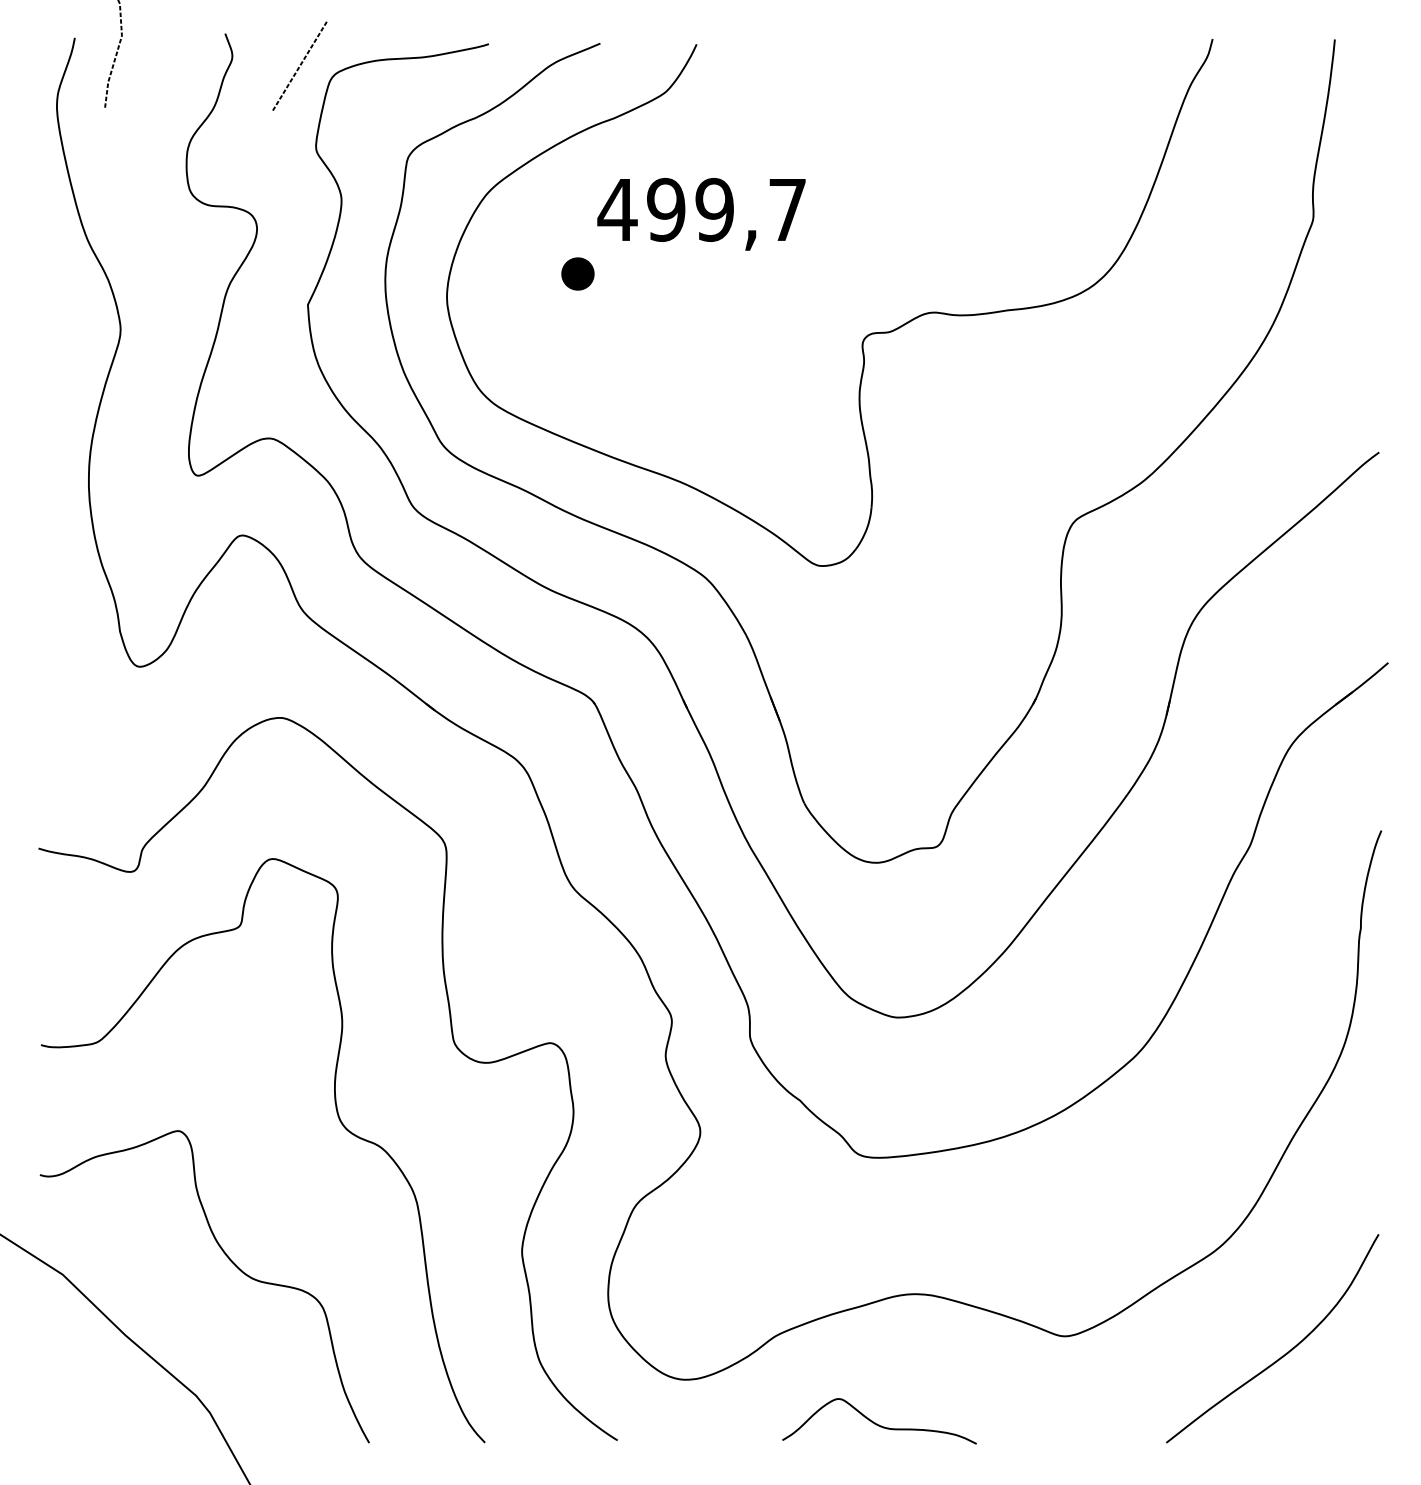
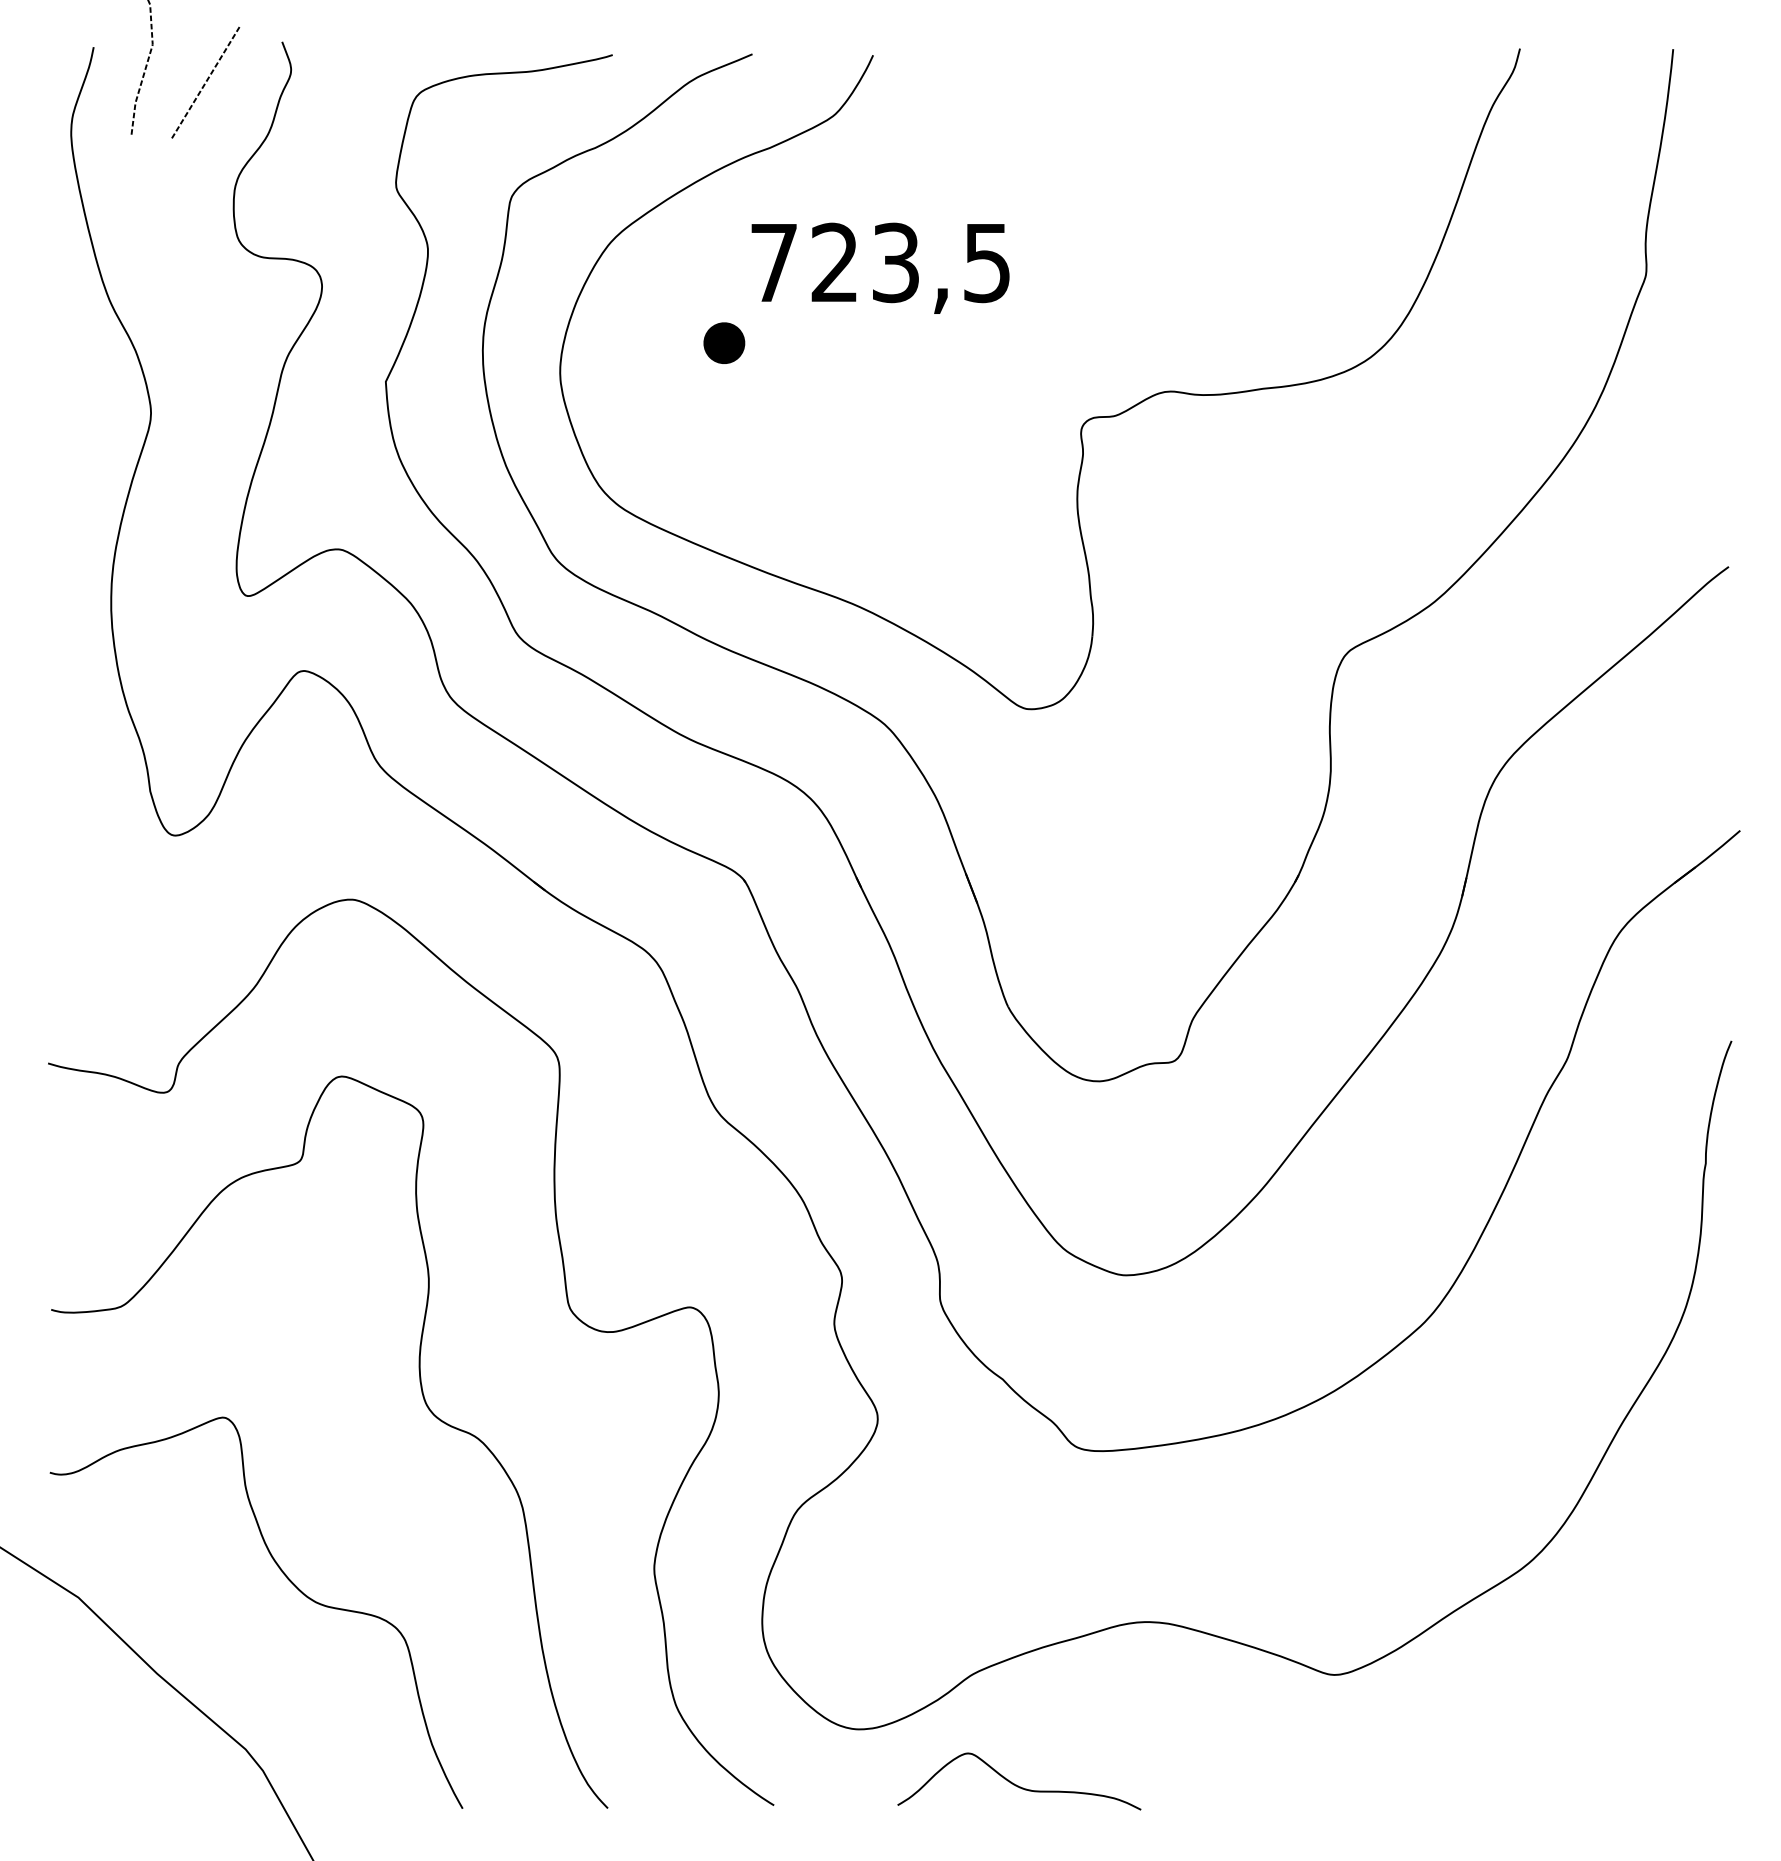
line: (300, 65) -> (206, 81), moved
text: (700, 209) -> (878, 262), 499,7 -> 723,5
curve: (1283, 1355) -> (1608, 1698), removed
curve: (878, 1424) -> (1018, 1785), moved

